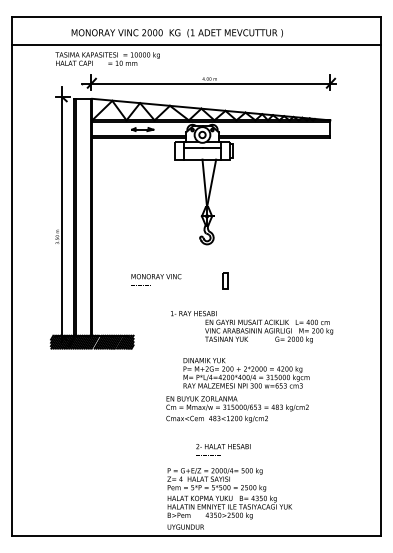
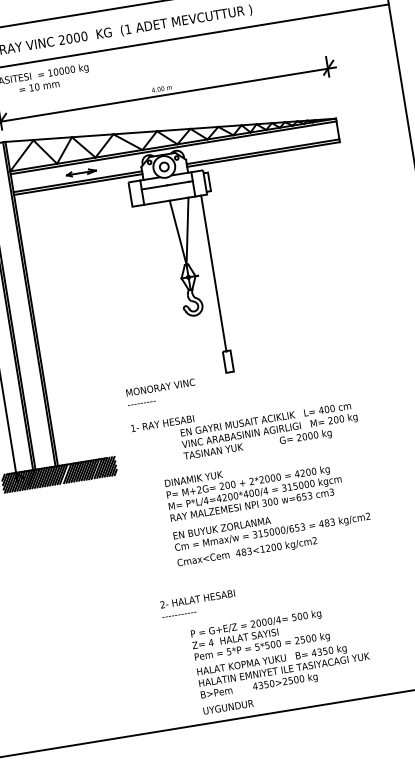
line: (225, 216) -> (213, 273), added
text: (156, 279) -> (161, 391), moved
text: (252, 327) -> (246, 429), moved
text: (246, 373) -> (254, 487), moved
text: (223, 449) -> (198, 603), moved

